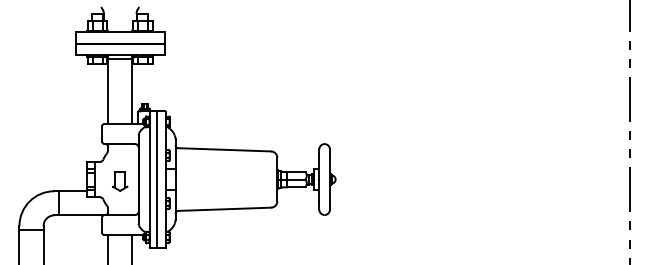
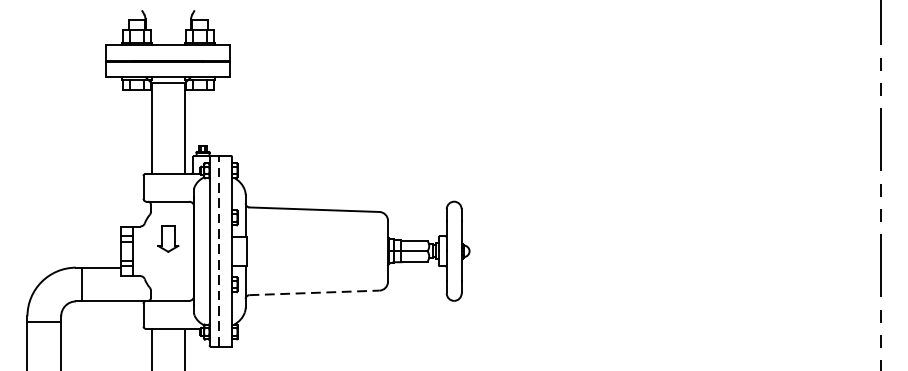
line: (156, 179) -> (219, 251), solid -> dashed
part: (120, 181) -> (168, 238), moved
line: (225, 209) -> (315, 293), solid -> dashed

